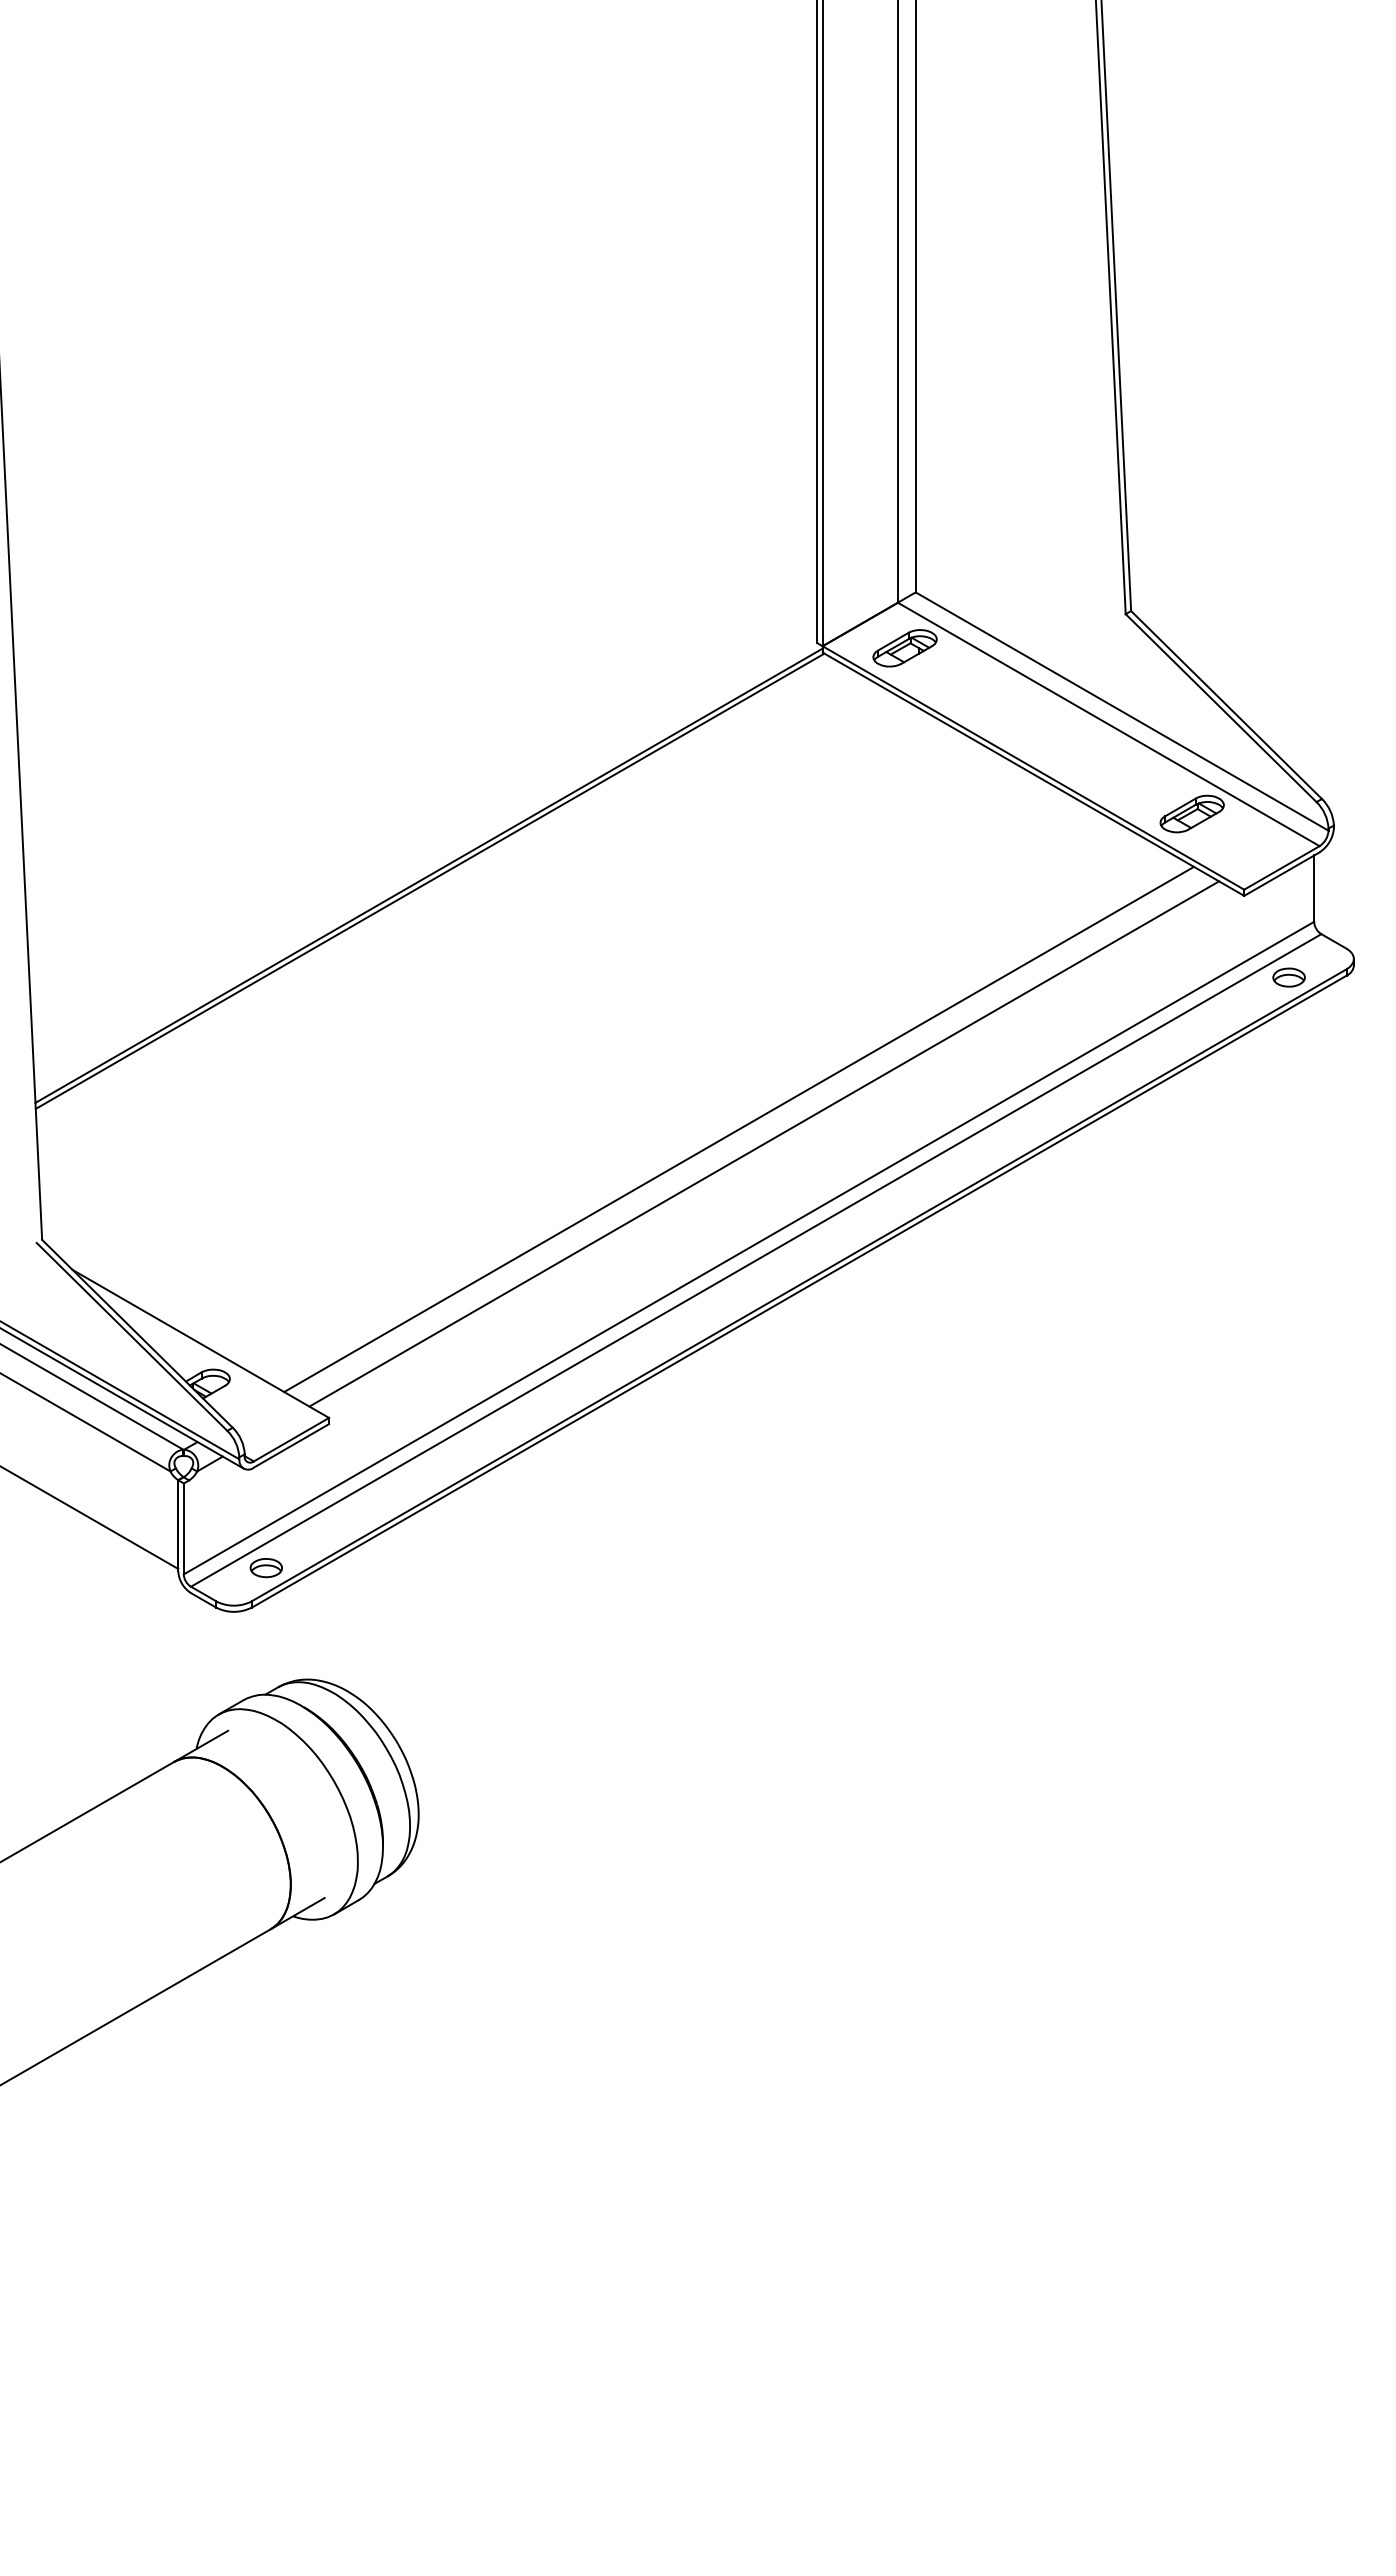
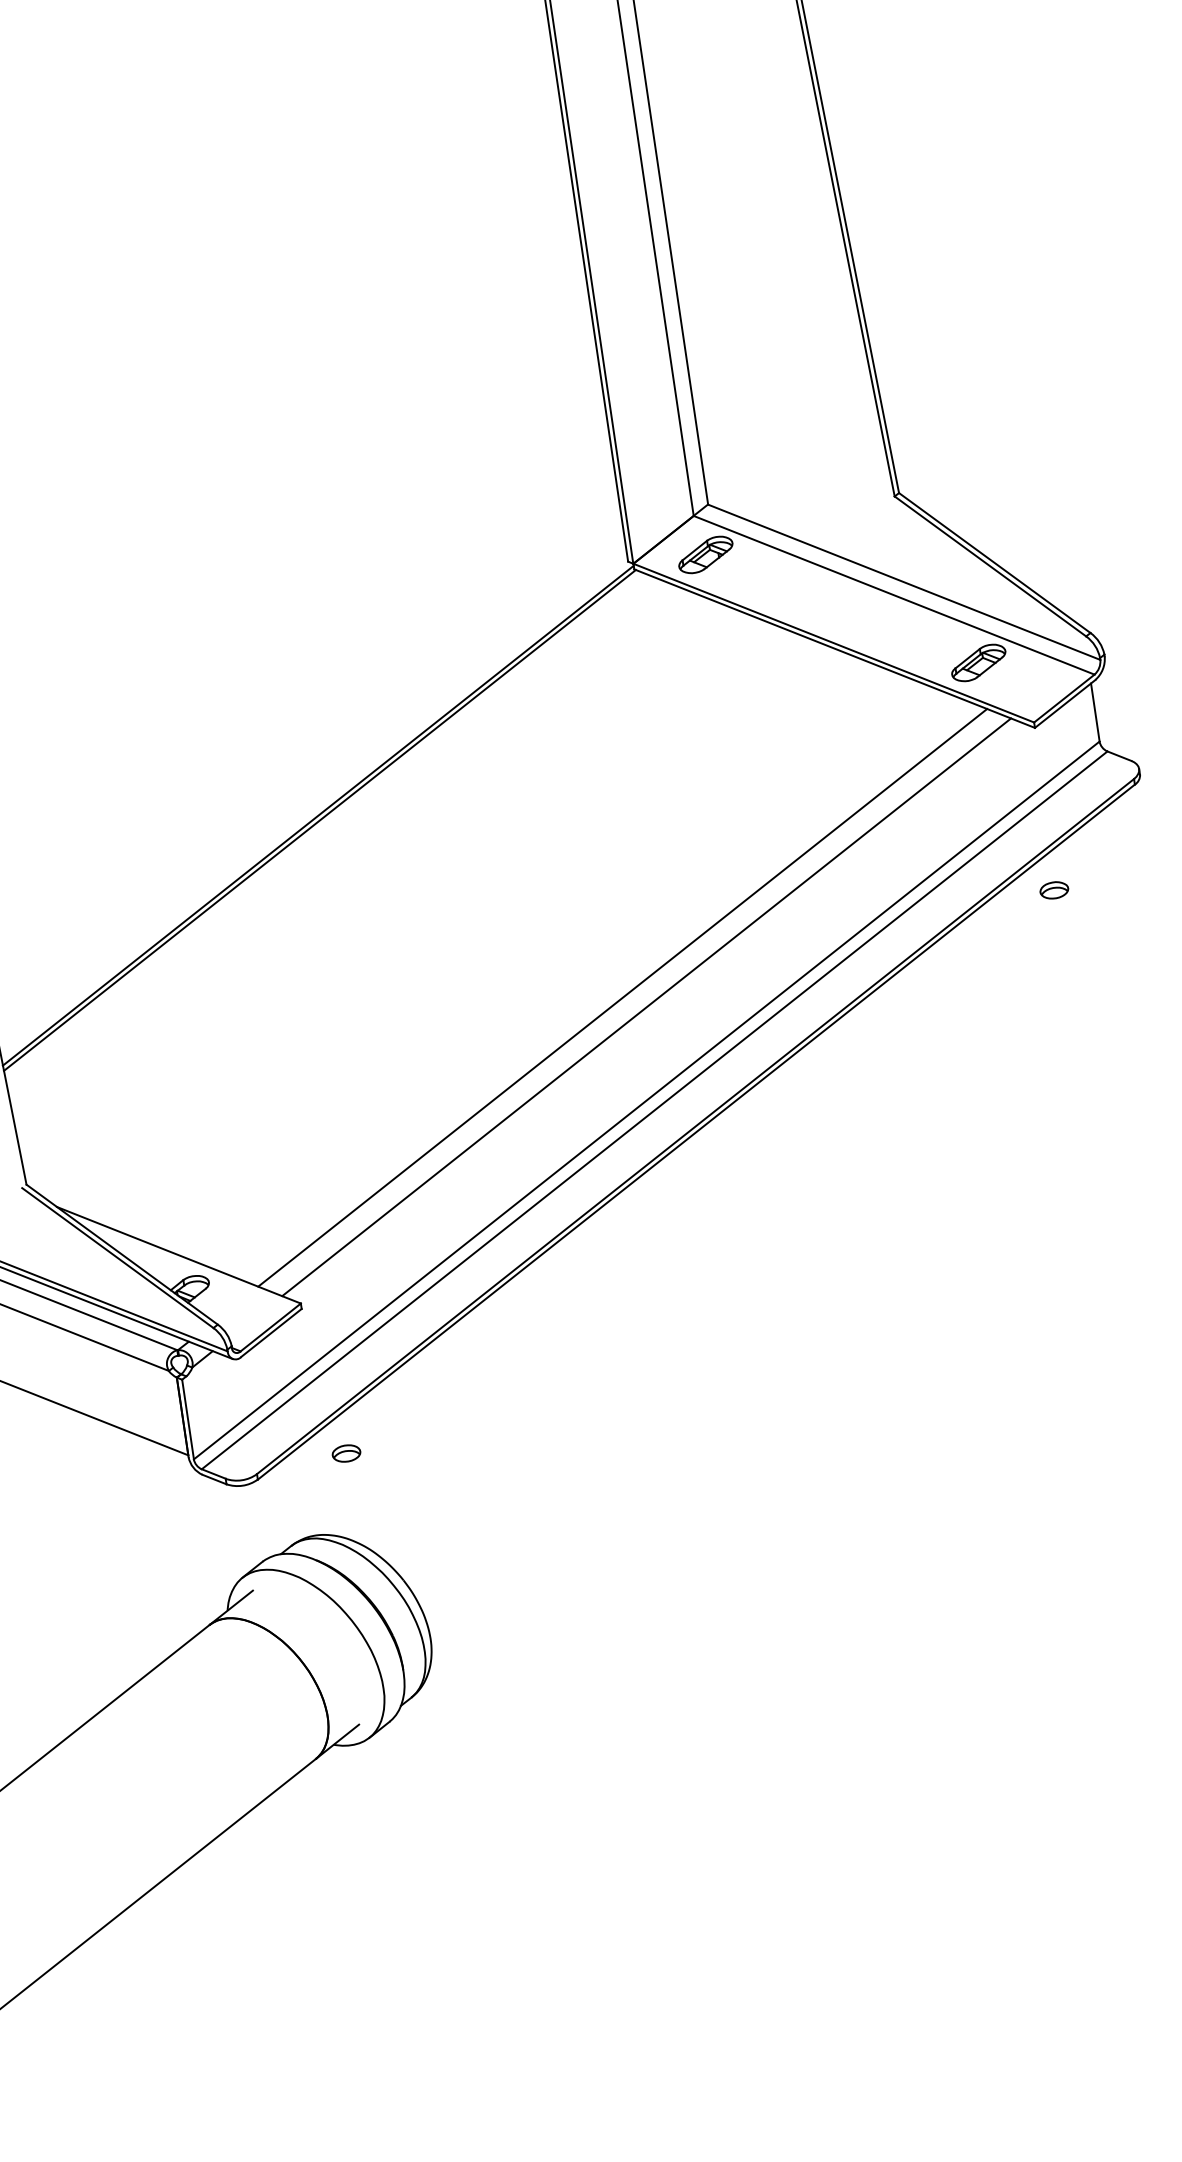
part: (1288, 977) -> (1053, 890), moved
part: (265, 1568) -> (345, 1454), moved

